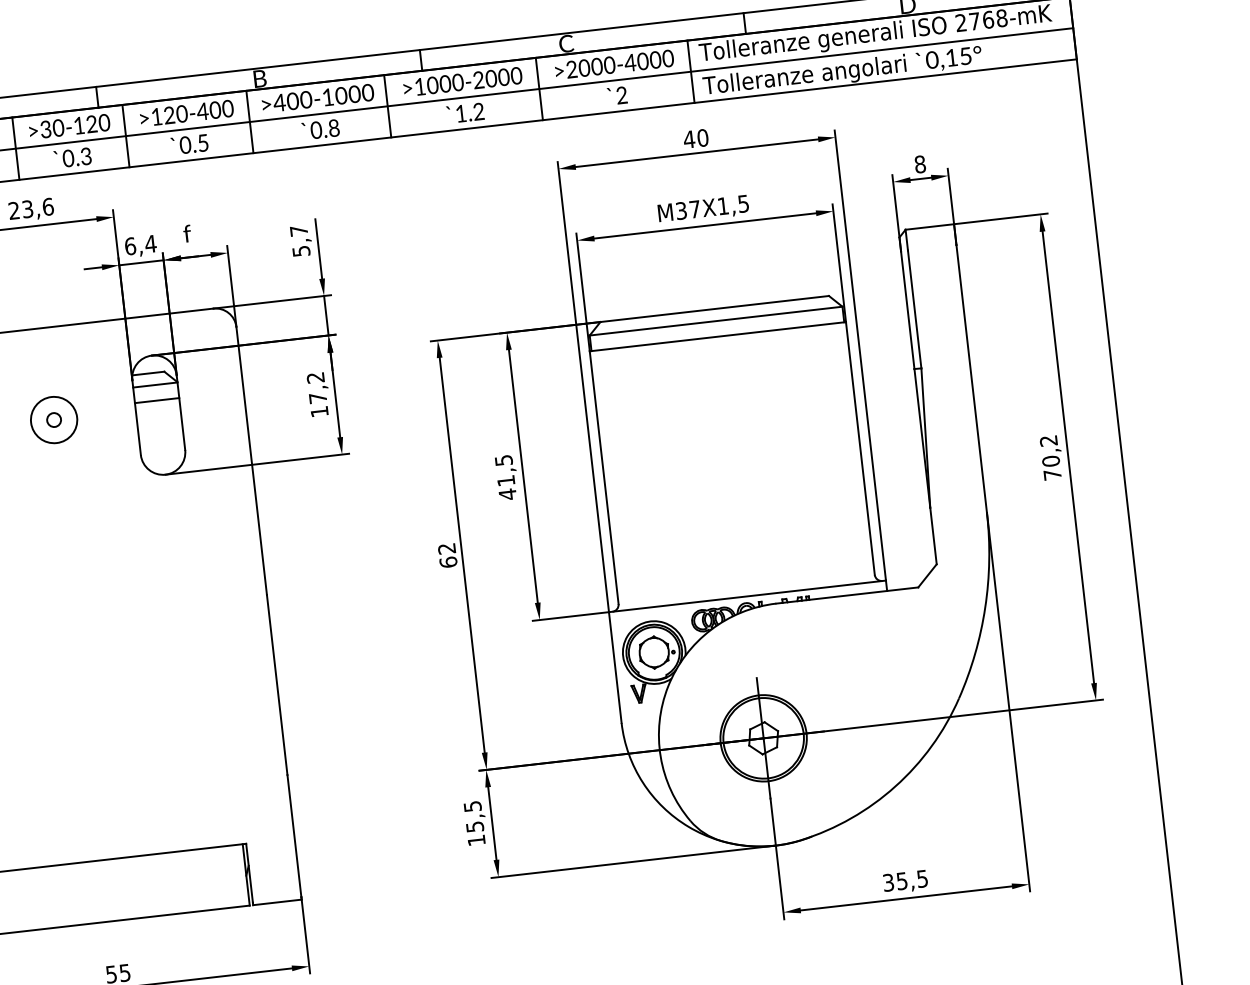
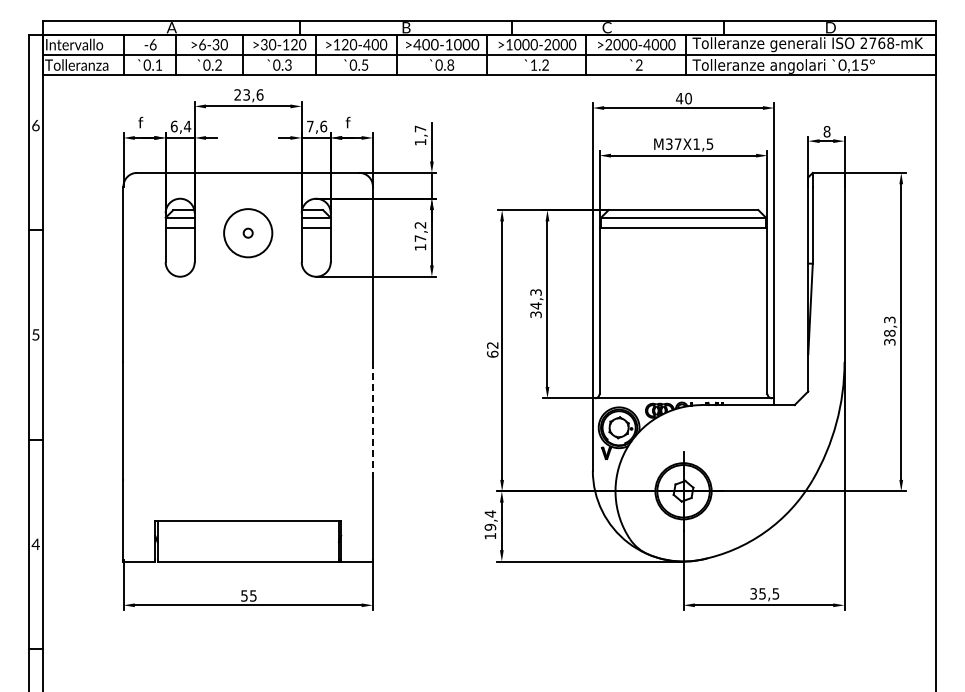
text: (141, 245) -> (317, 126), 6,4 -> 7,6
text: (301, 251) -> (420, 142), 5,7 -> 1,7
circle: (54, 420) -> (248, 233), size x1.6
text: (1050, 457) -> (889, 330), 70,2 -> 38,3
text: (504, 477) -> (535, 303), 41,5 -> 34,3
line: (276, 684) -> (372, 420), solid -> dashed
text: (473, 816) -> (490, 520), 15,5 -> 19,4

